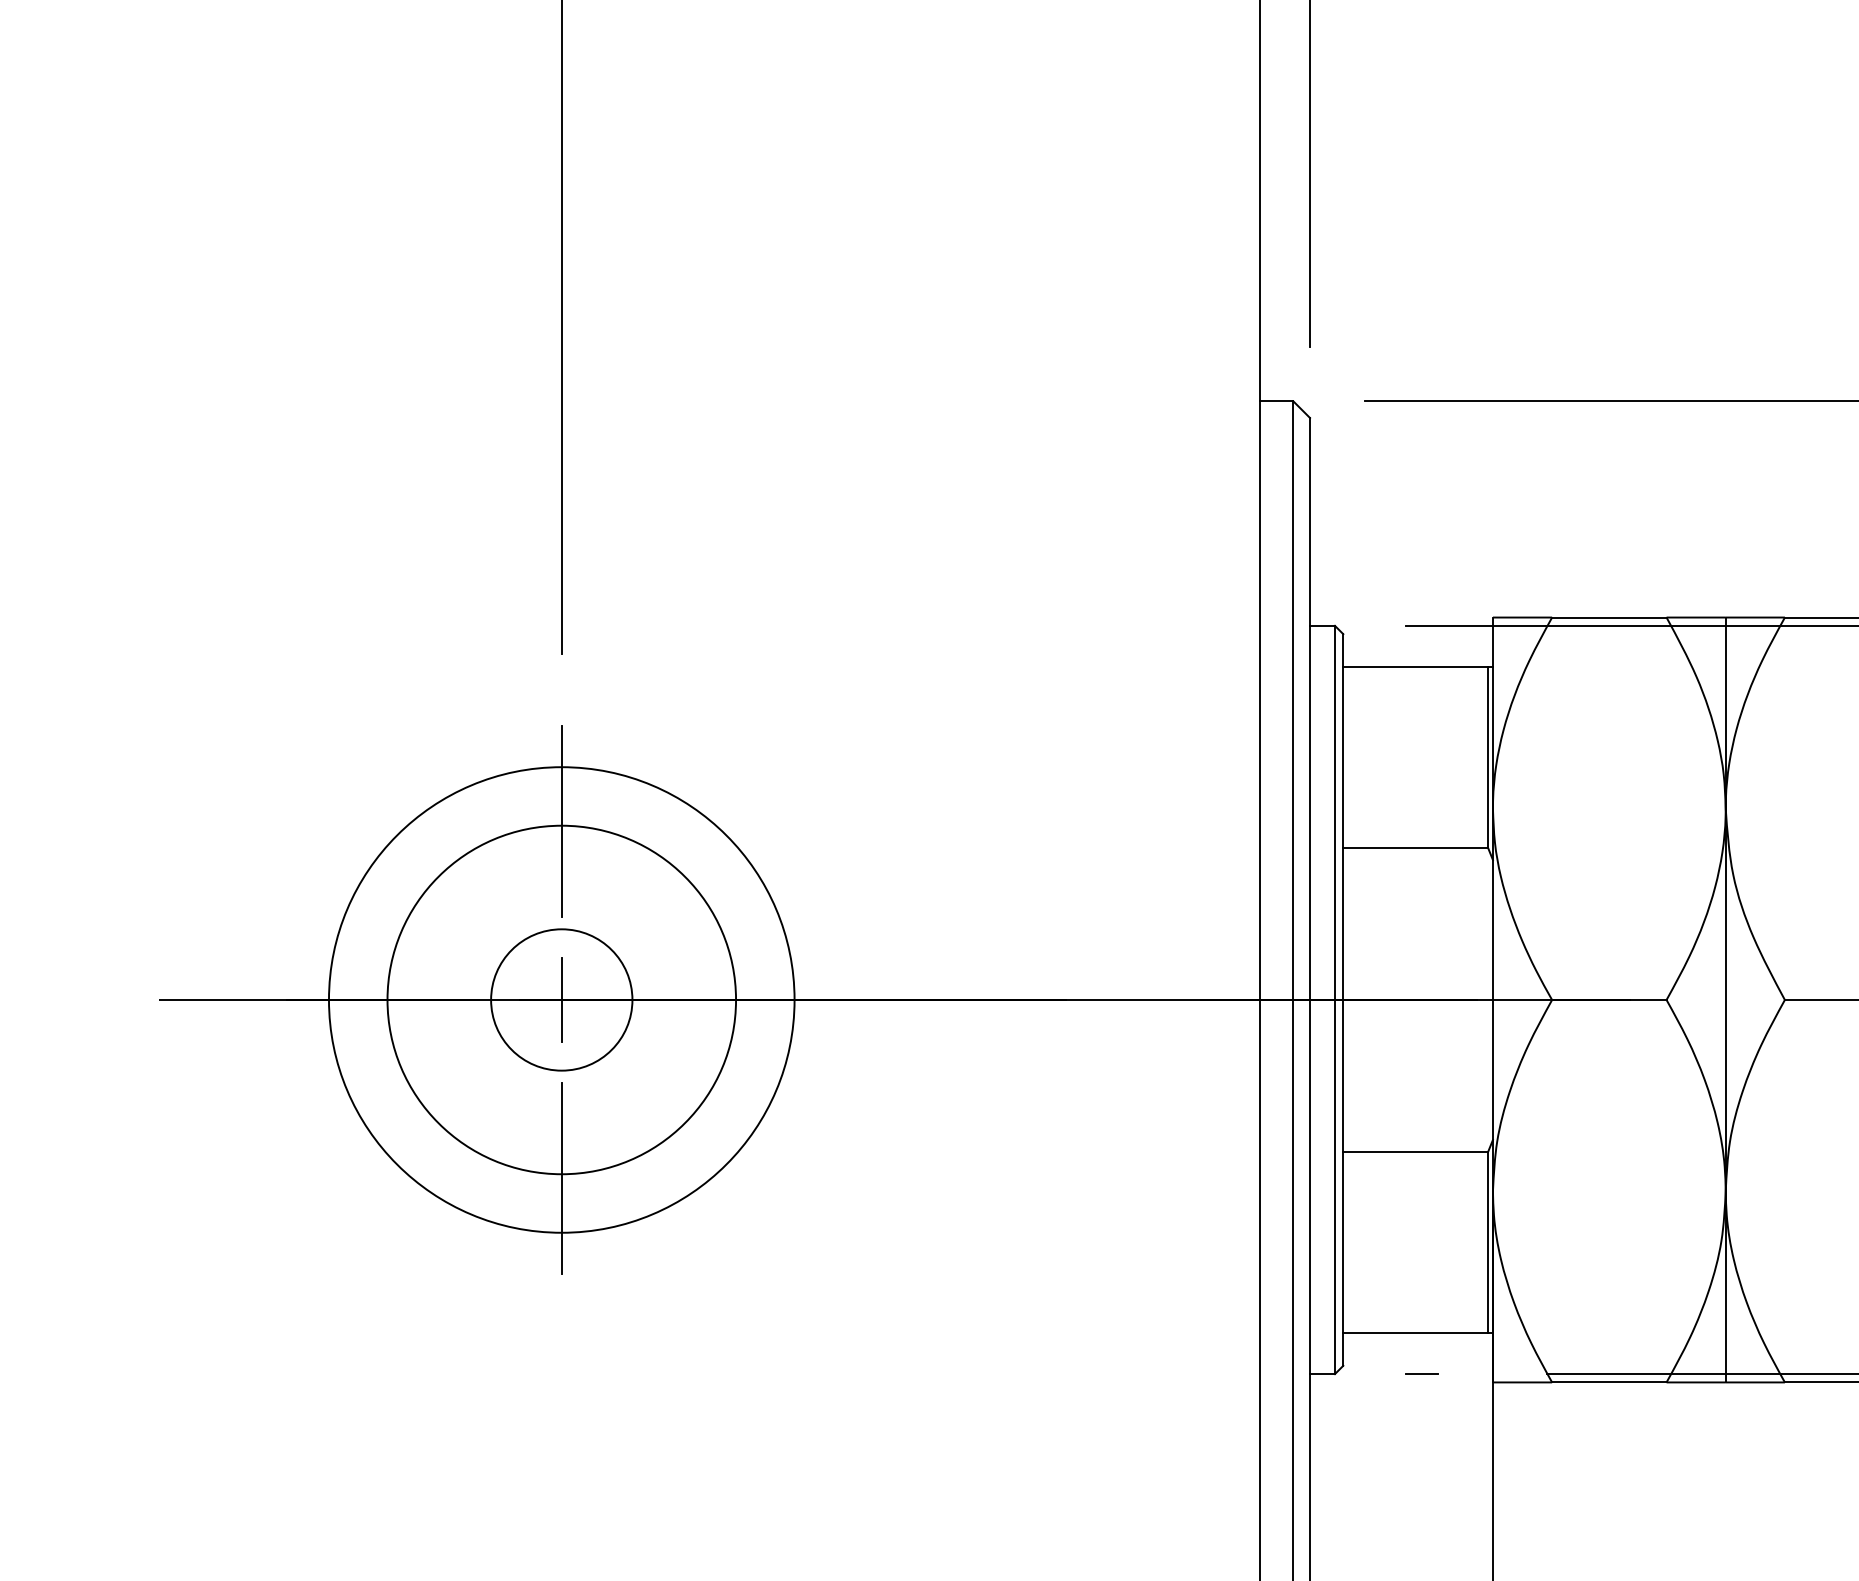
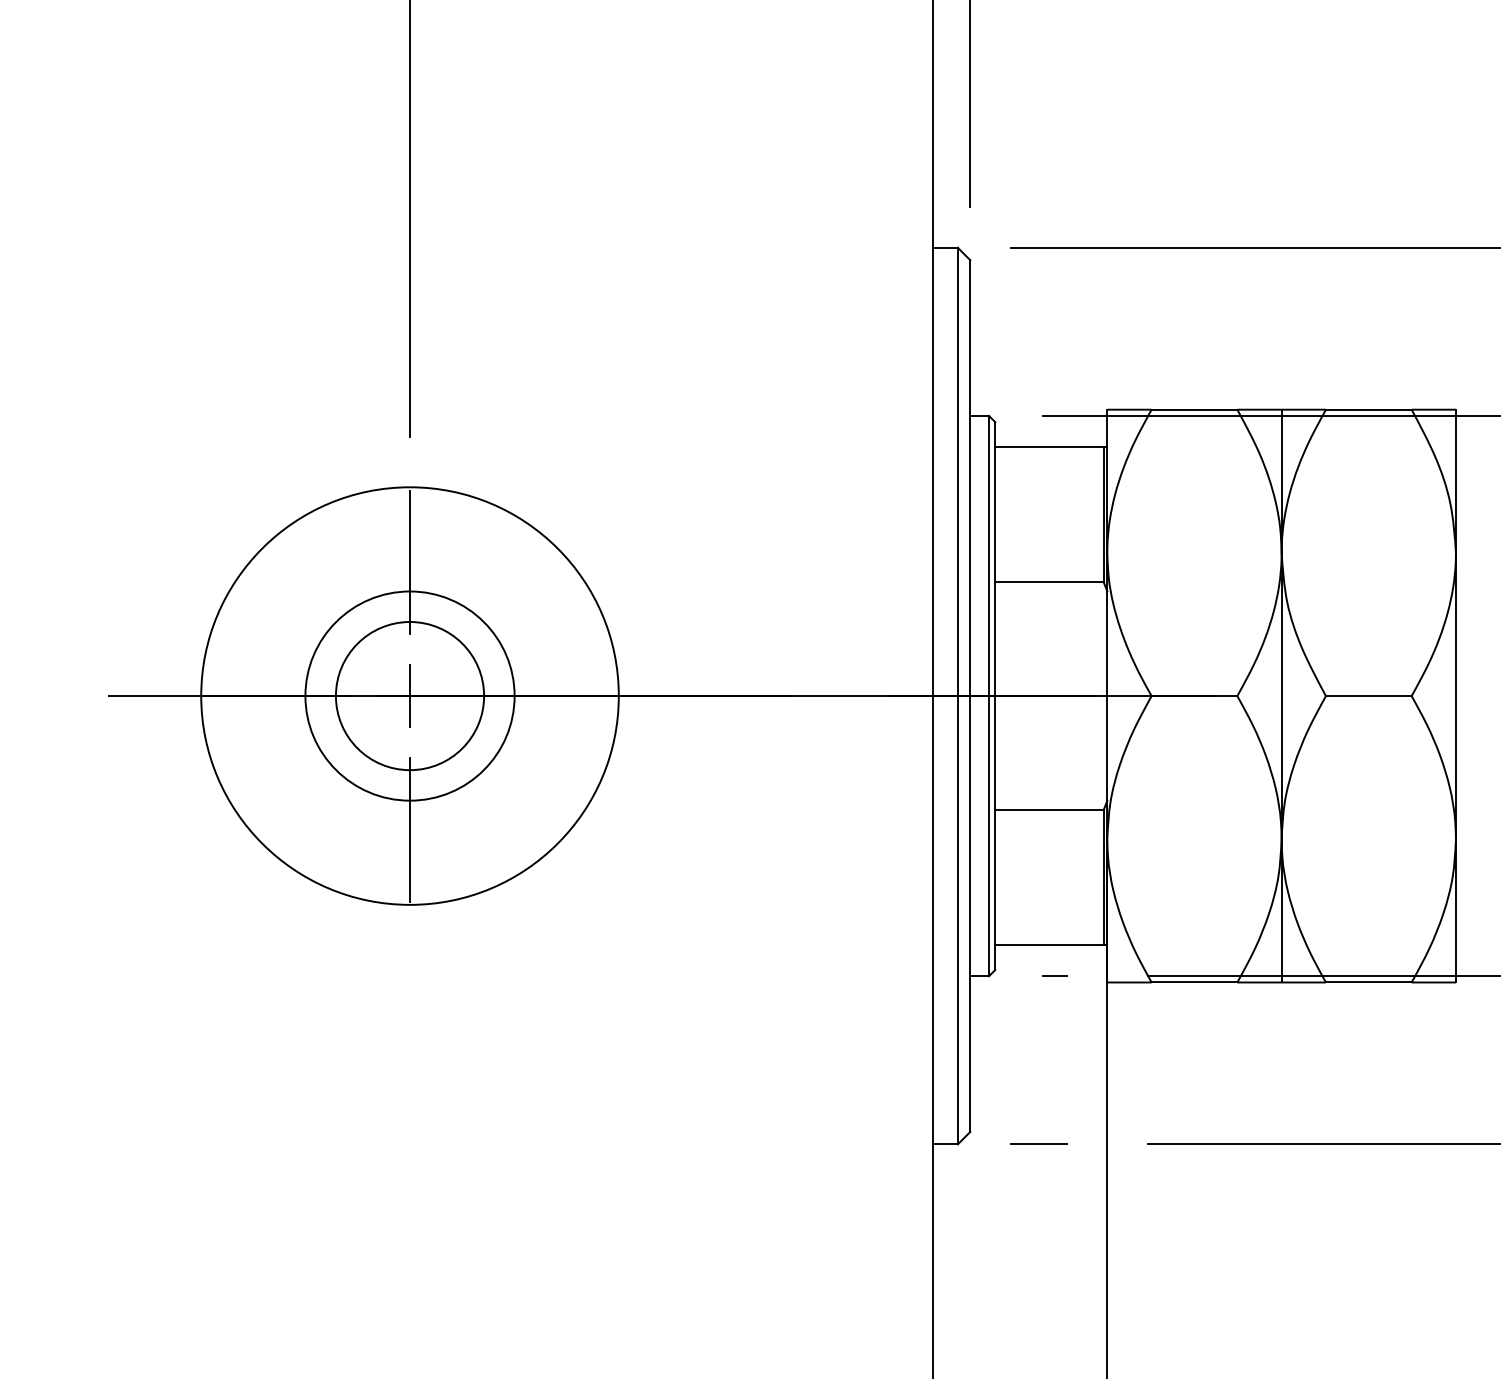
circle: (561, 999) -> (409, 695), size x0.6
circle: (561, 999) -> (409, 695), size x1.6
circle: (561, 1000) -> (409, 696), size x1.4

